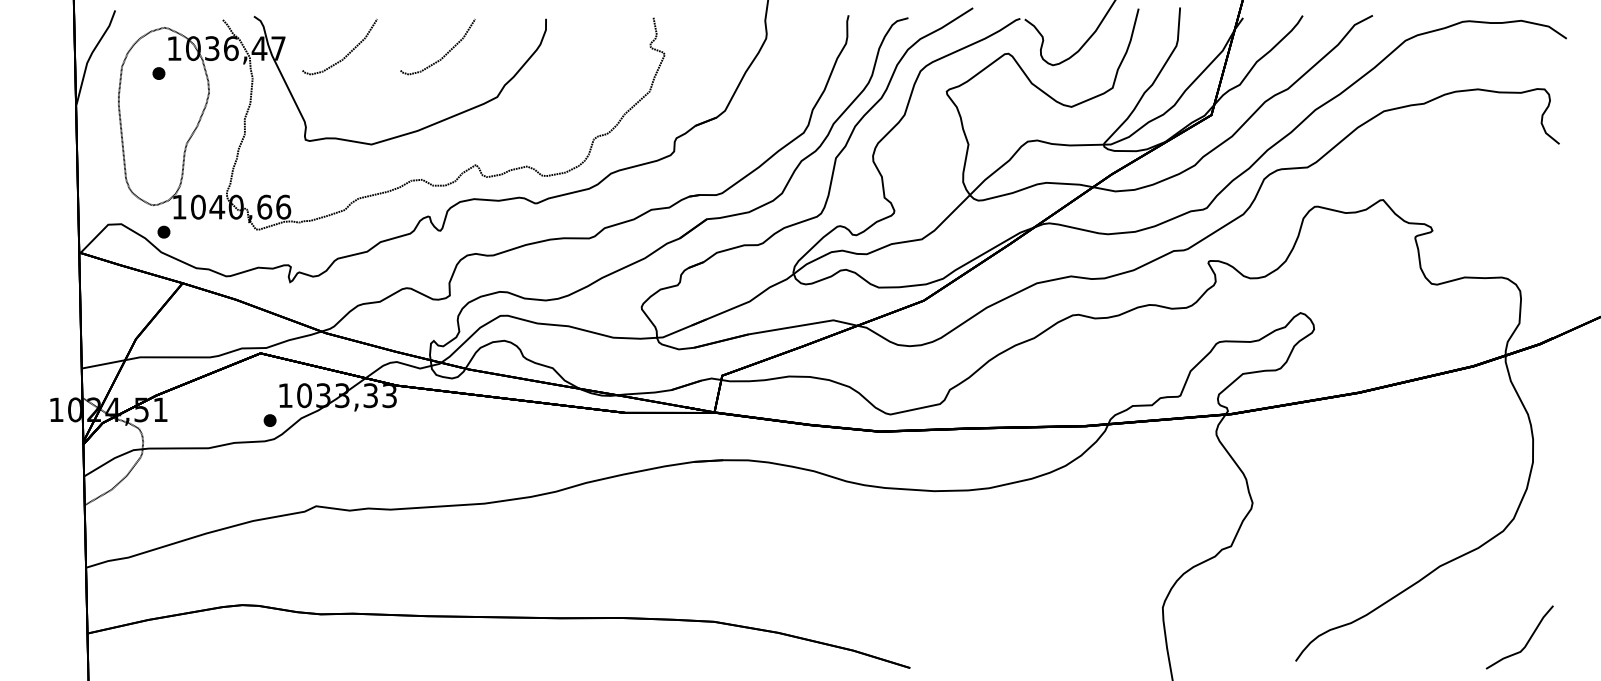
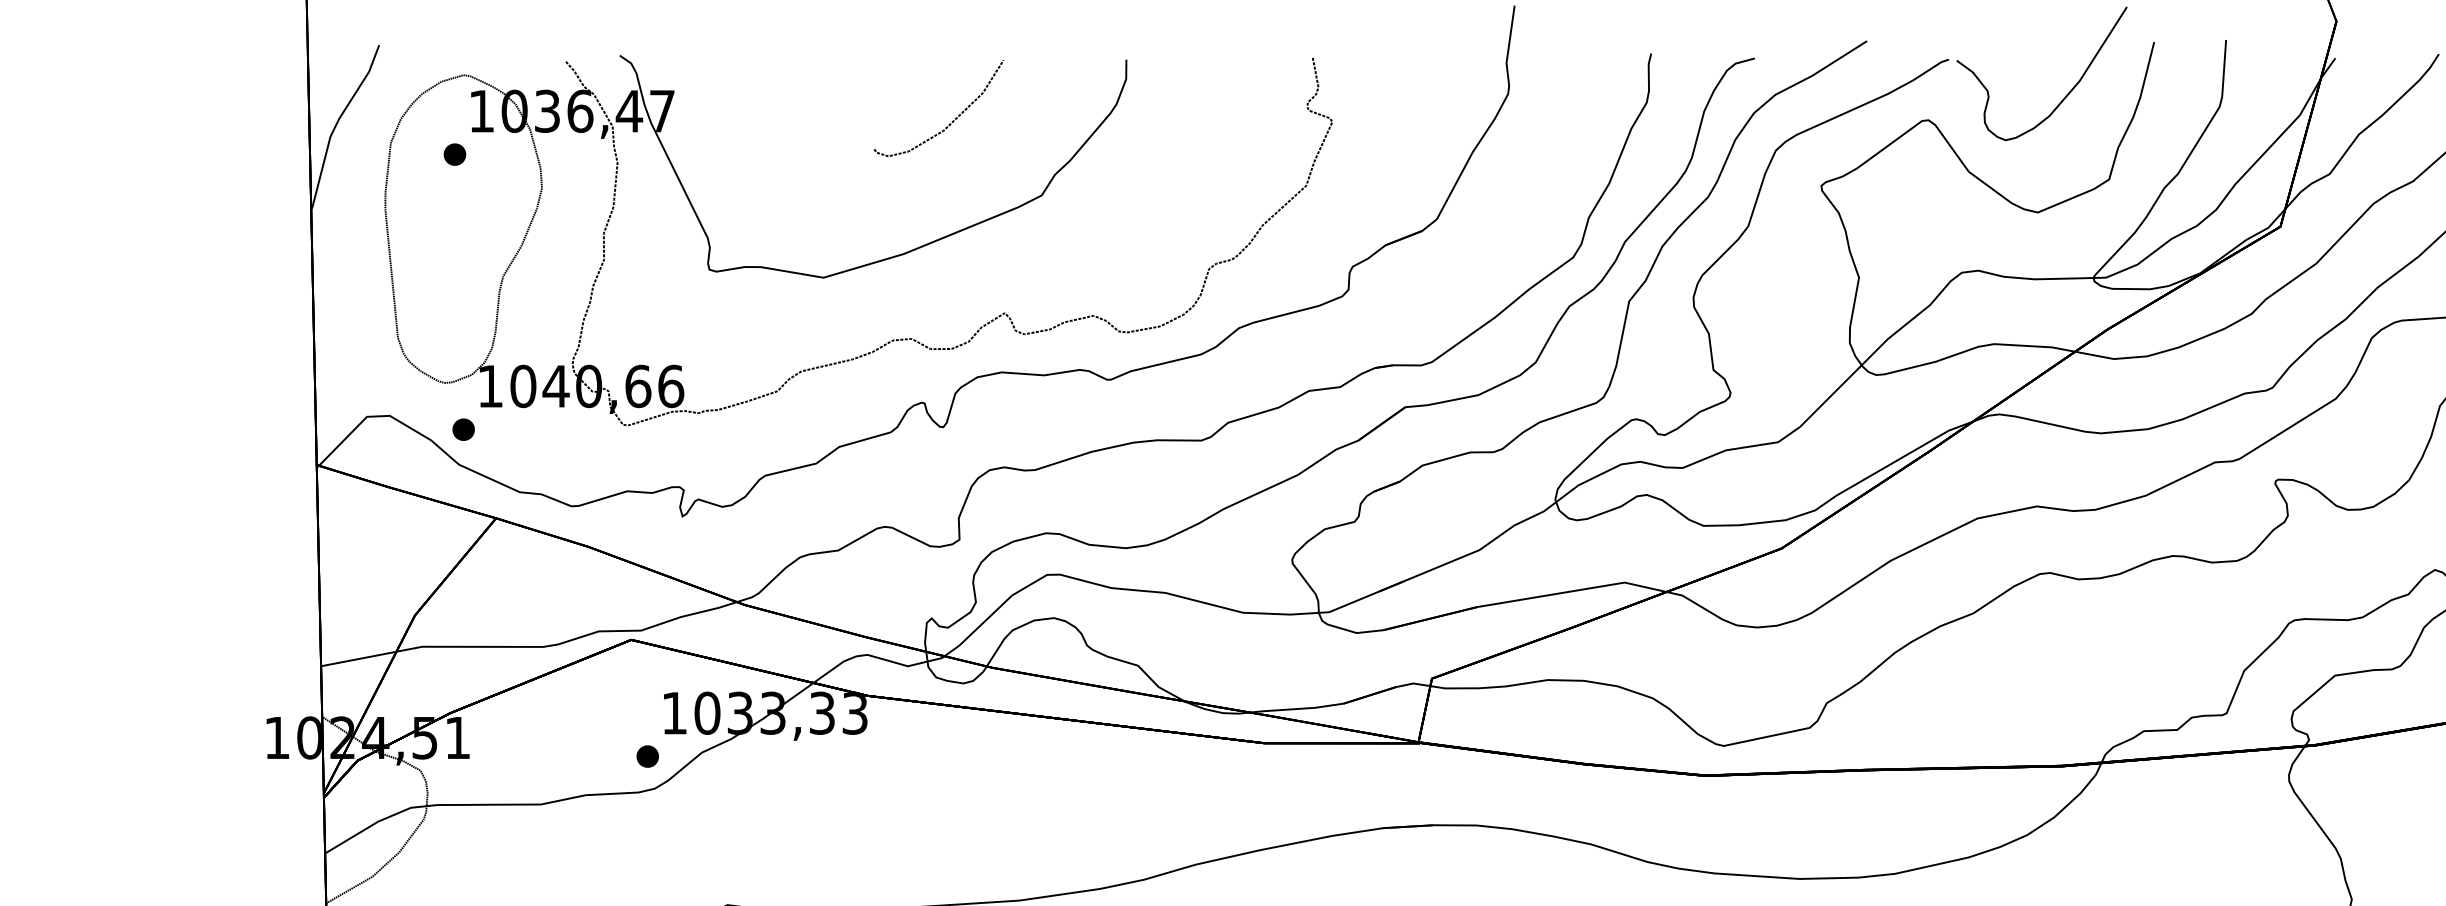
curve: (347, 53) -> (781, 119), removed

